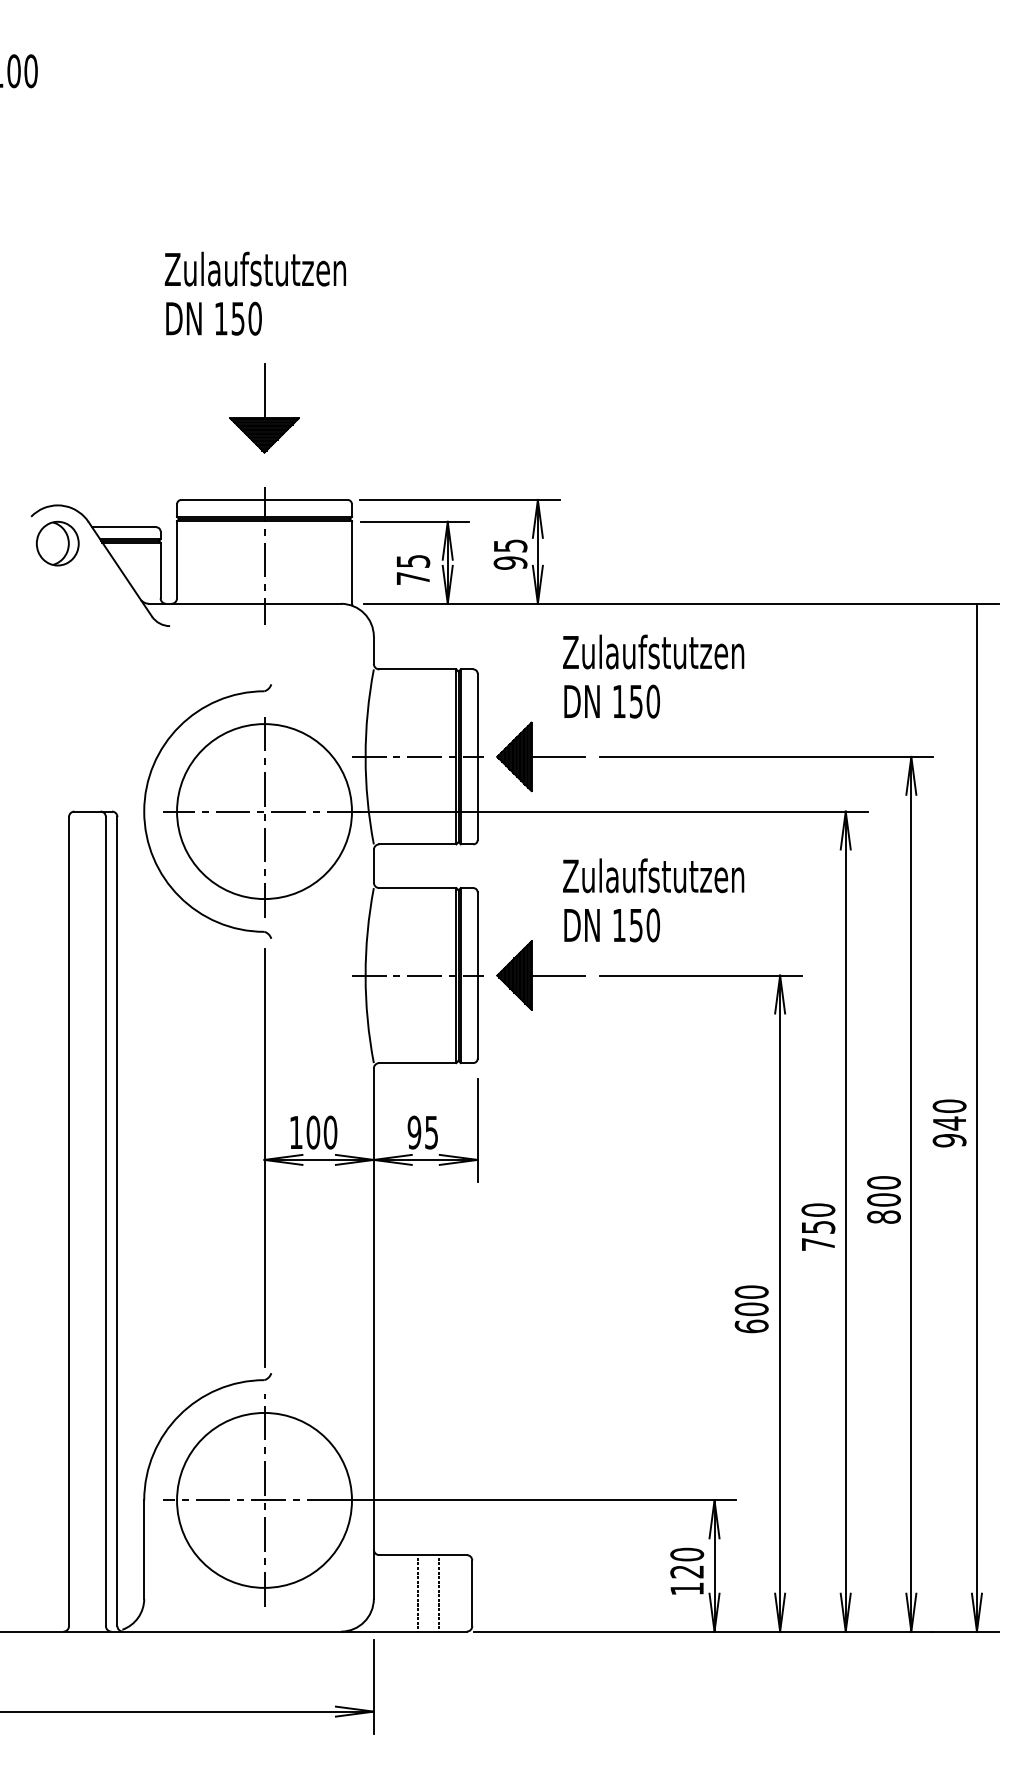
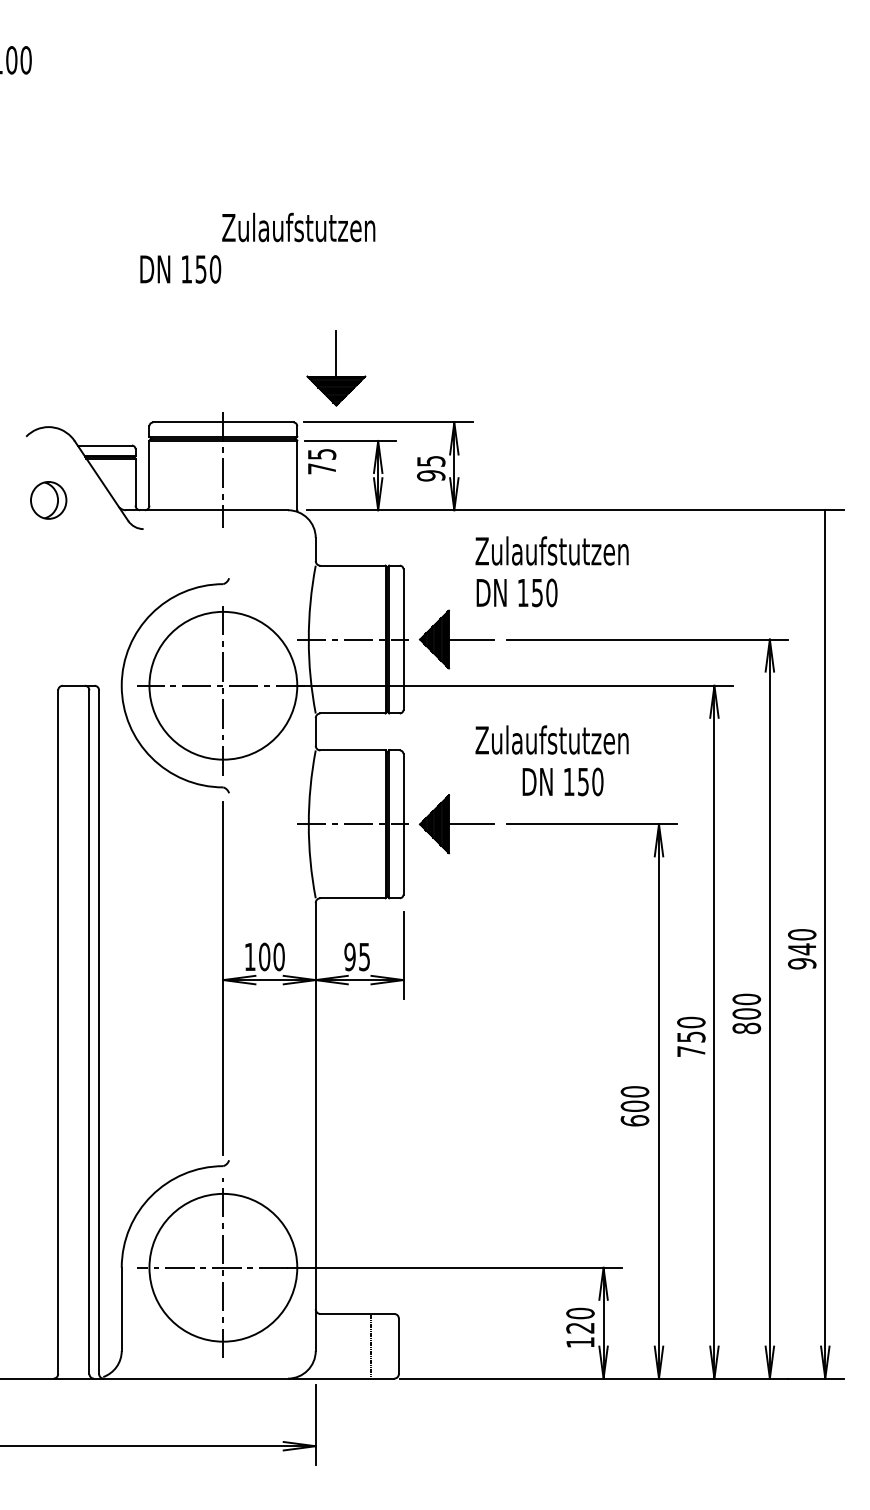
text: (255, 269) -> (298, 227), moved
part: (264, 408) -> (336, 368), moved
part: (57, 543) -> (48, 500), moved
text: (413, 569) -> (322, 461), moved
text: (611, 924) -> (562, 781), moved
line: (417, 1592) -> (352, 1345), removed

